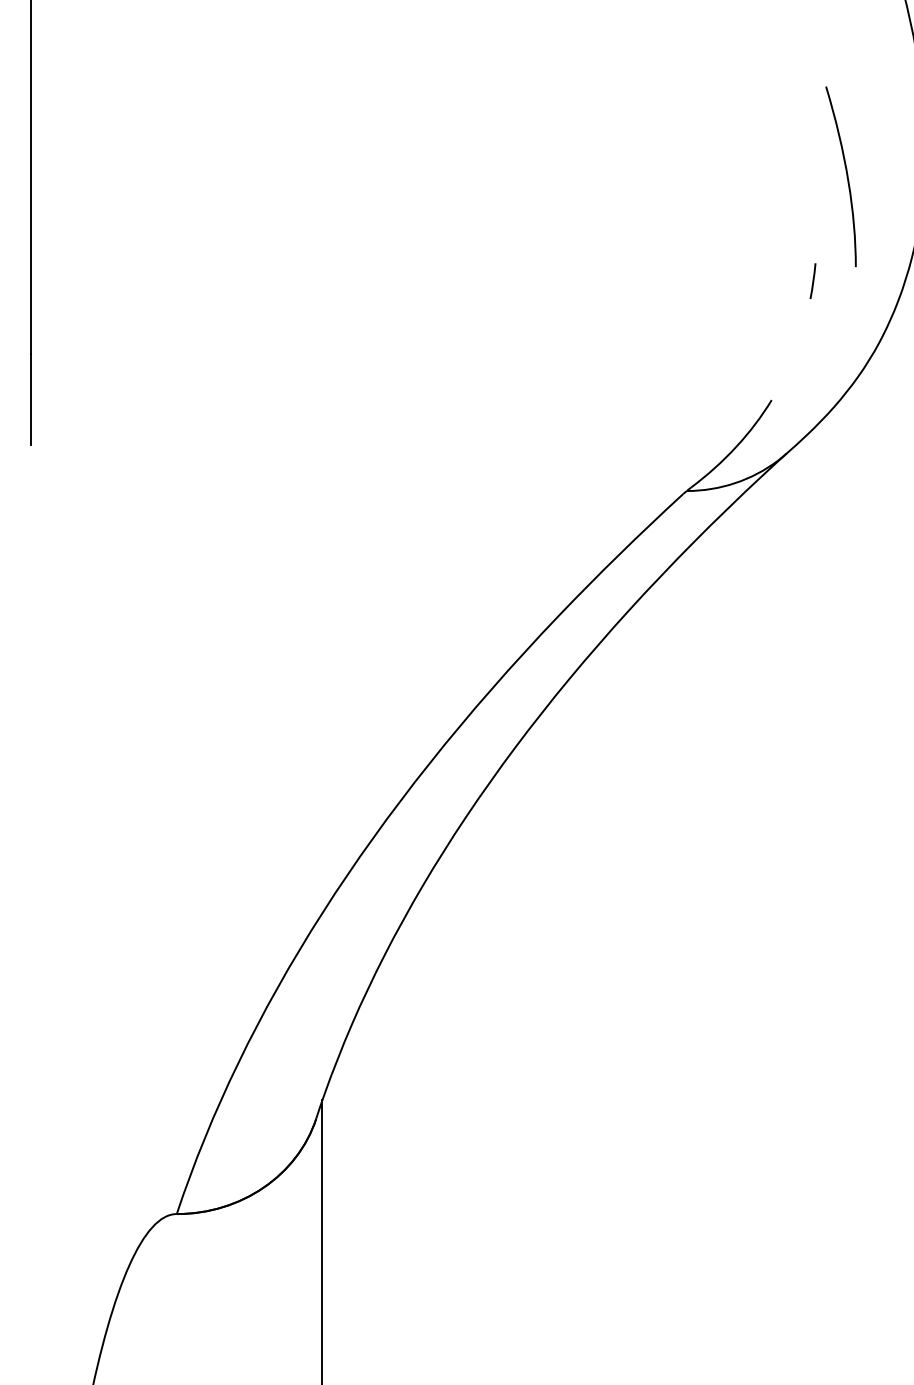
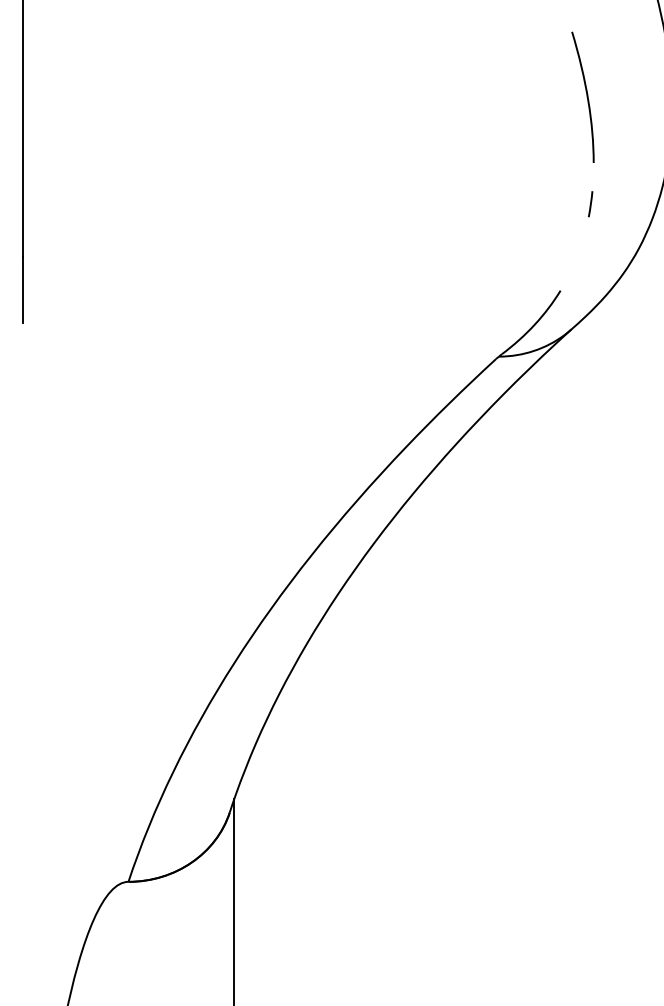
curve: (845, 175) -> (586, 96), moved

